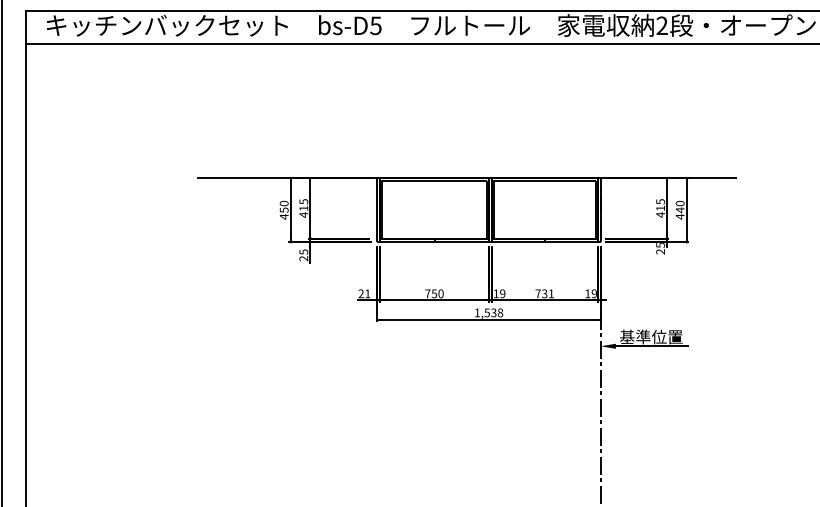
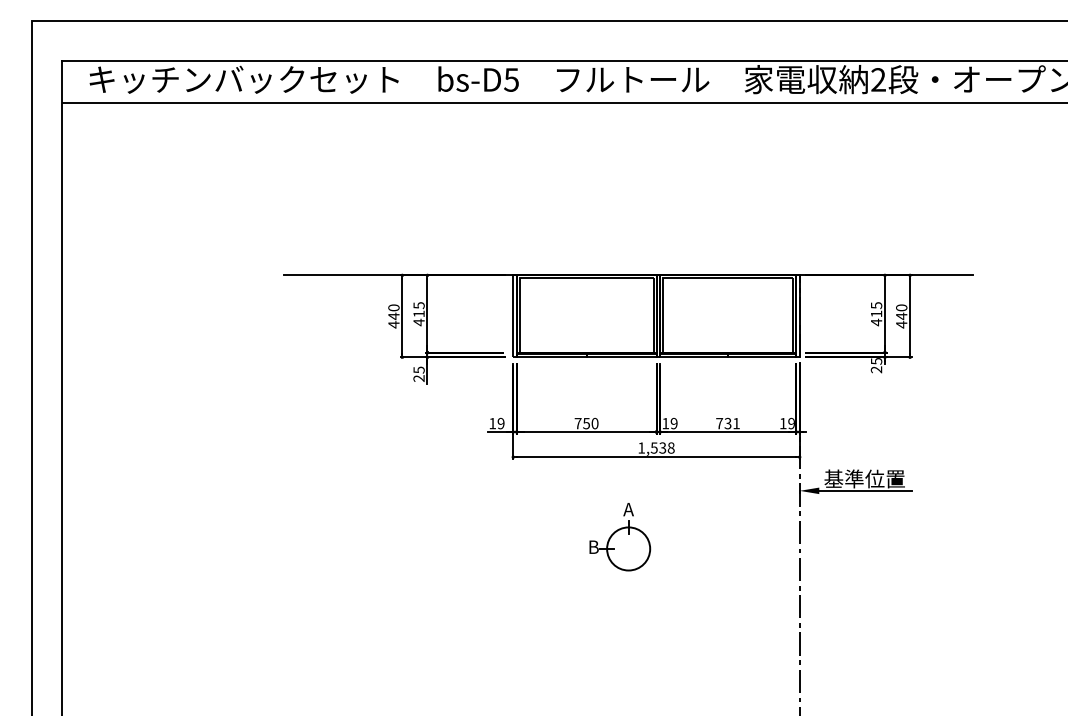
text: (283, 210) -> (393, 316), 450 -> 440
text: (364, 293) -> (496, 423), 21 -> 19
part: (460, 382) -> (620, 537), added

